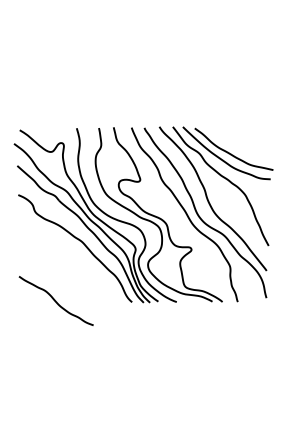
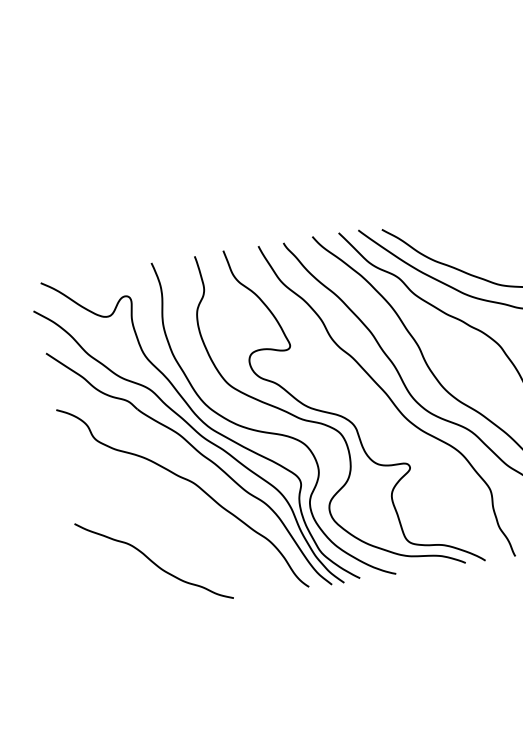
curve: (55, 300) -> (152, 560), moved

